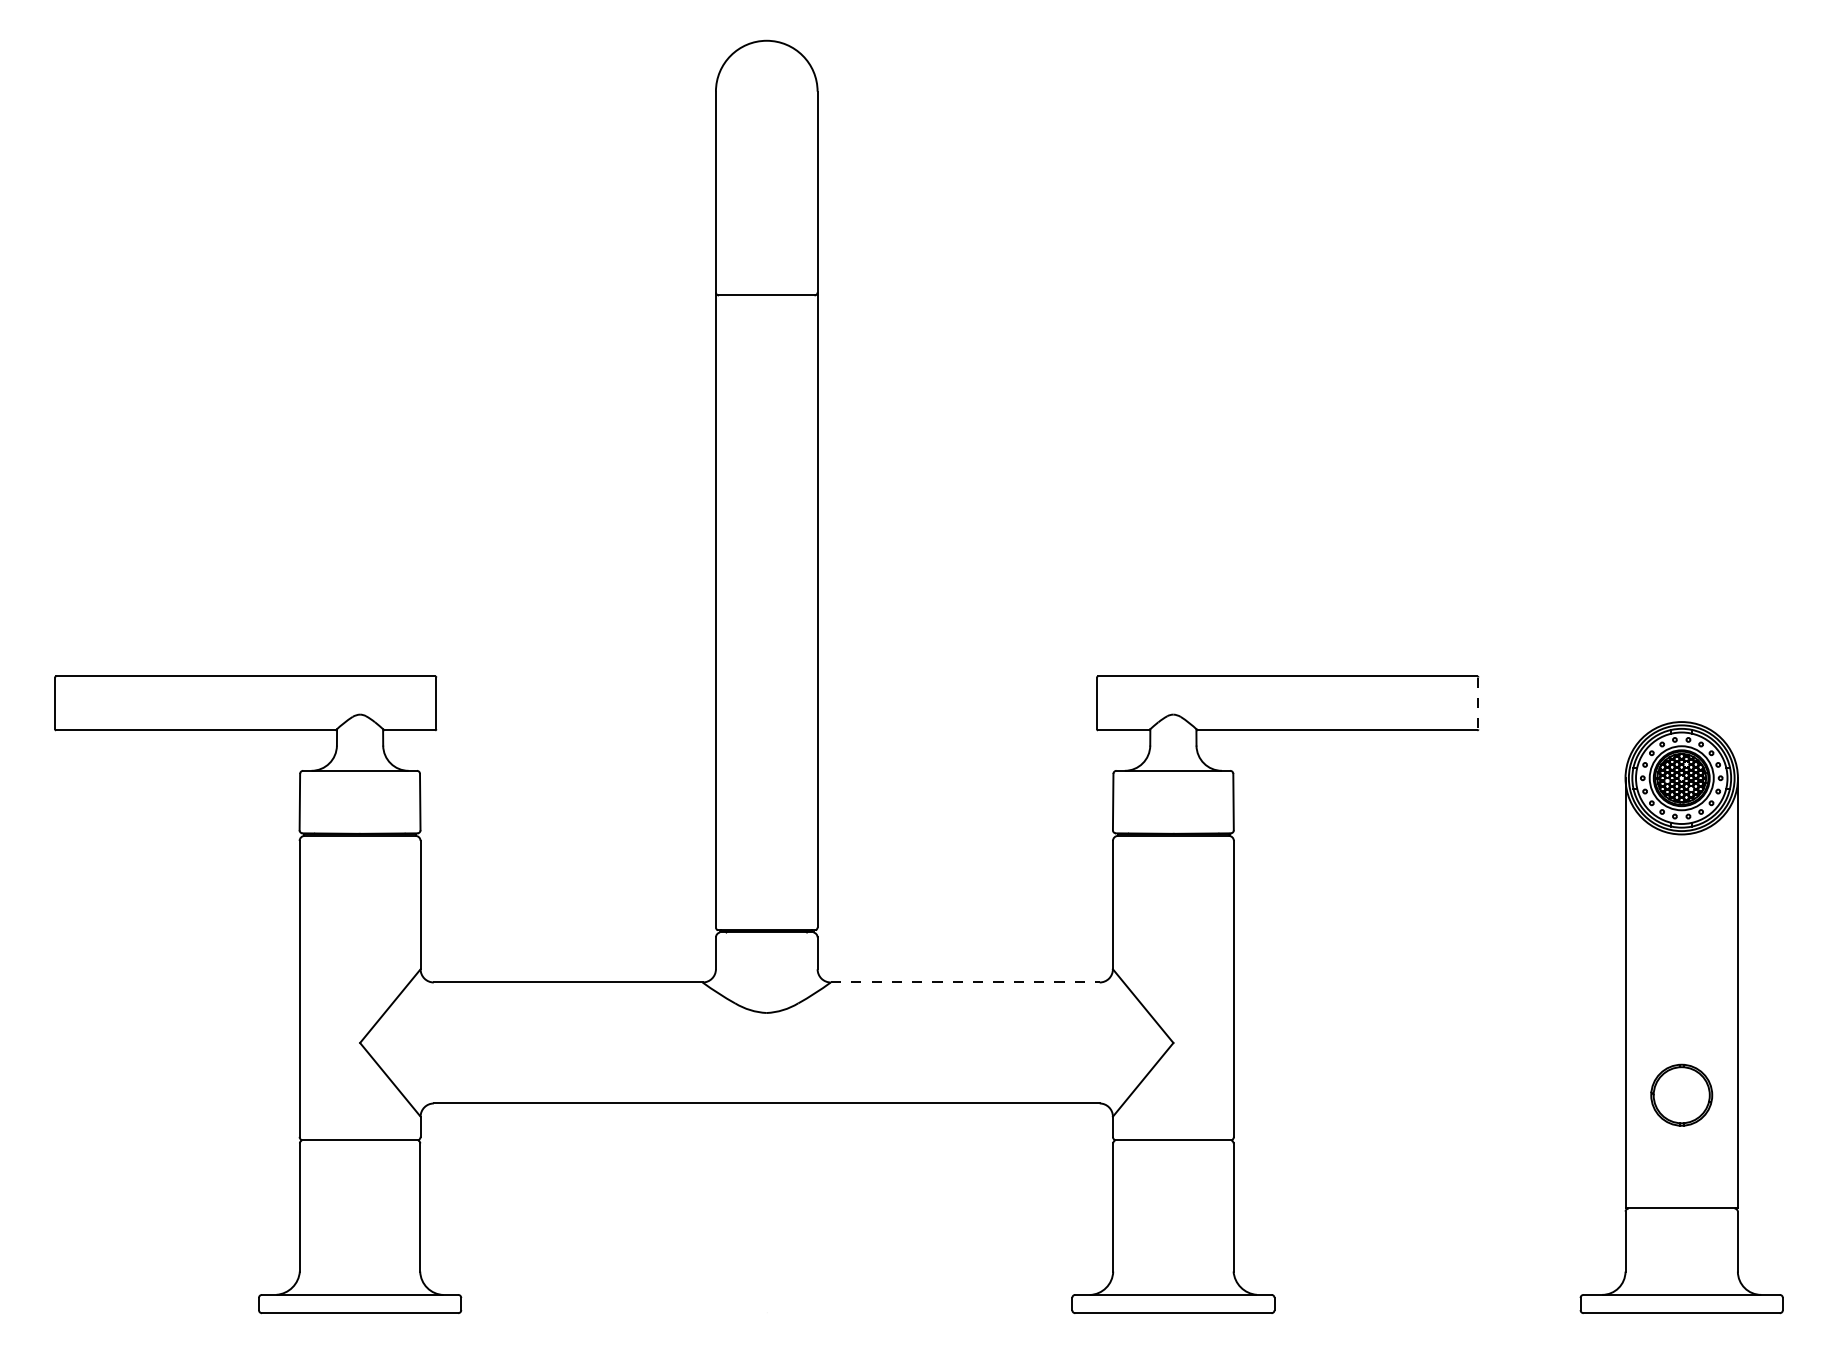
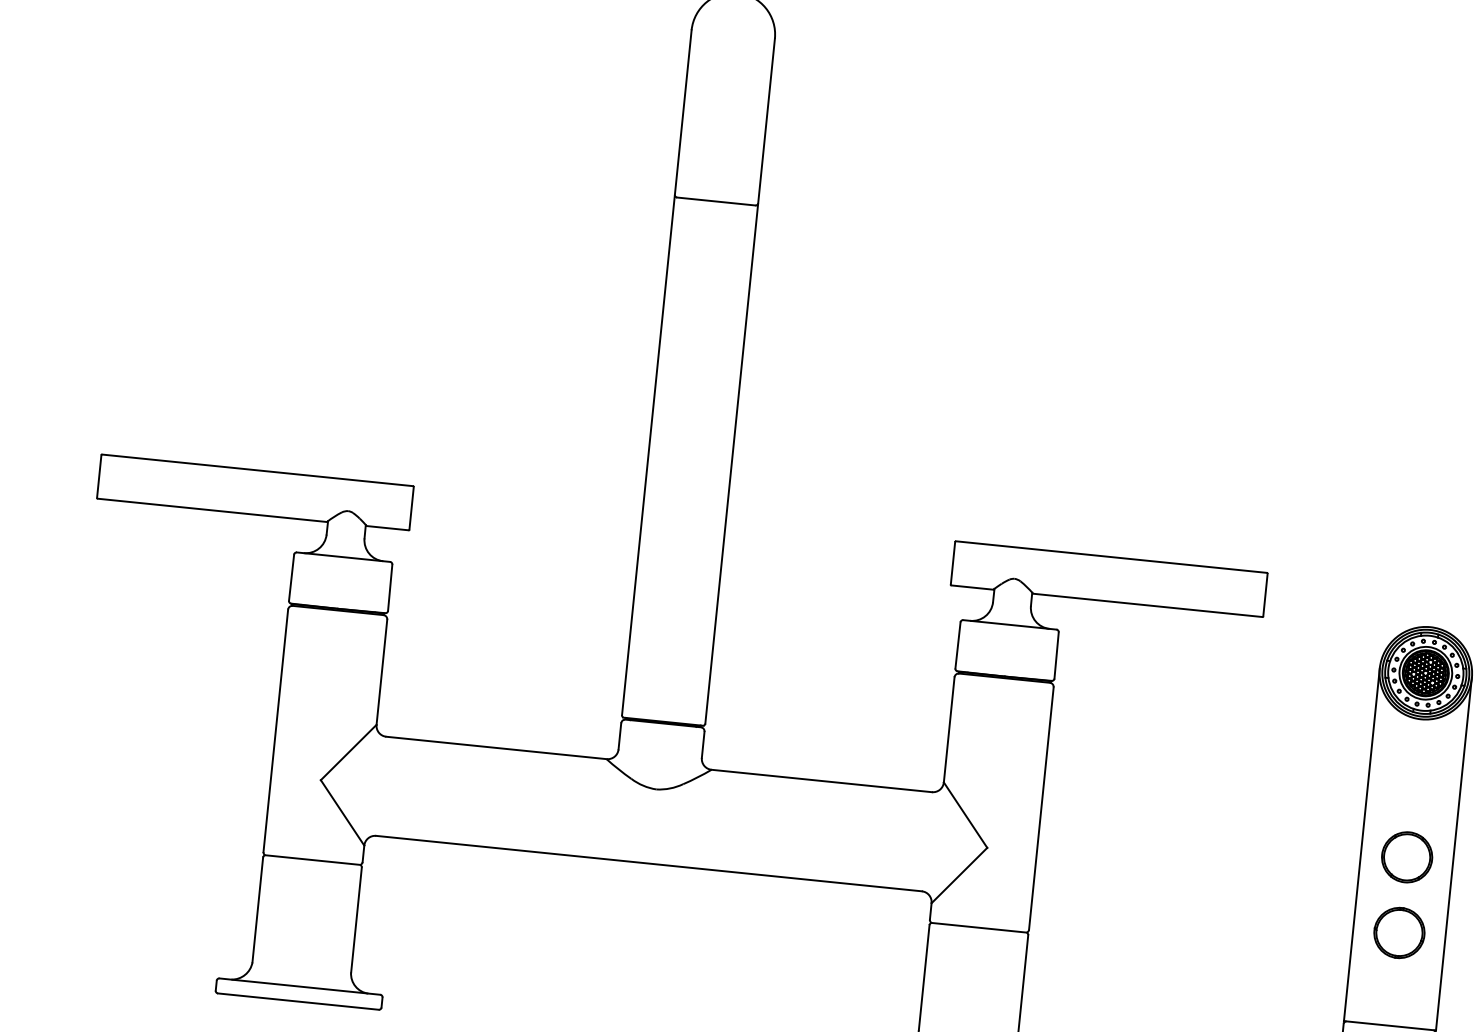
line: (1478, 703) -> (1265, 595), dashed -> solid
line: (965, 982) -> (821, 781), dashed -> solid
part: (1681, 1002) -> (1406, 856), added

